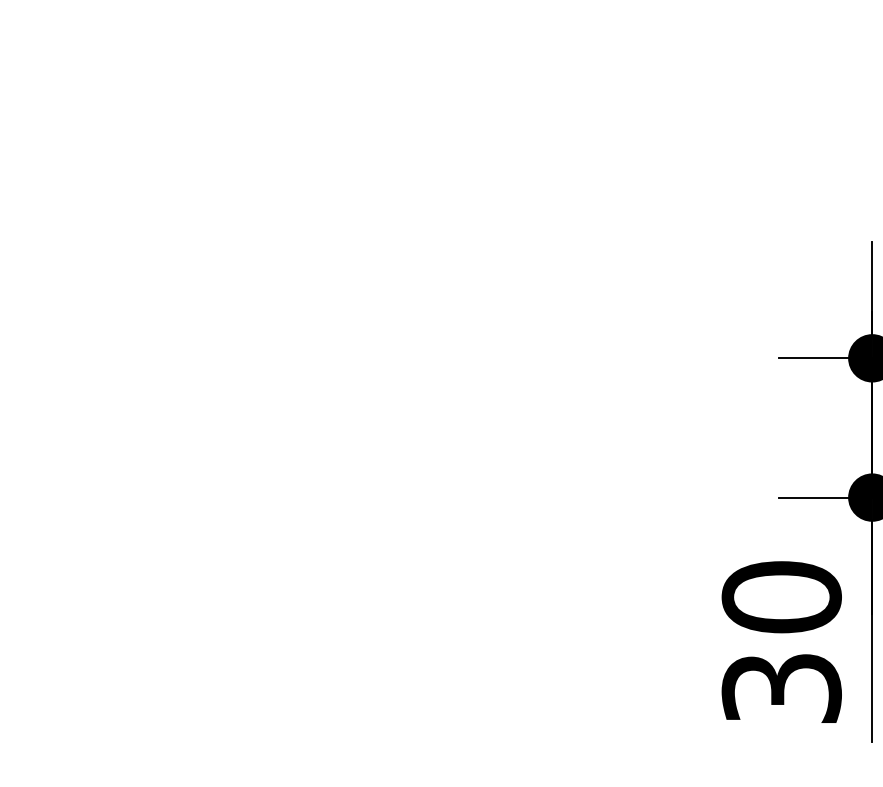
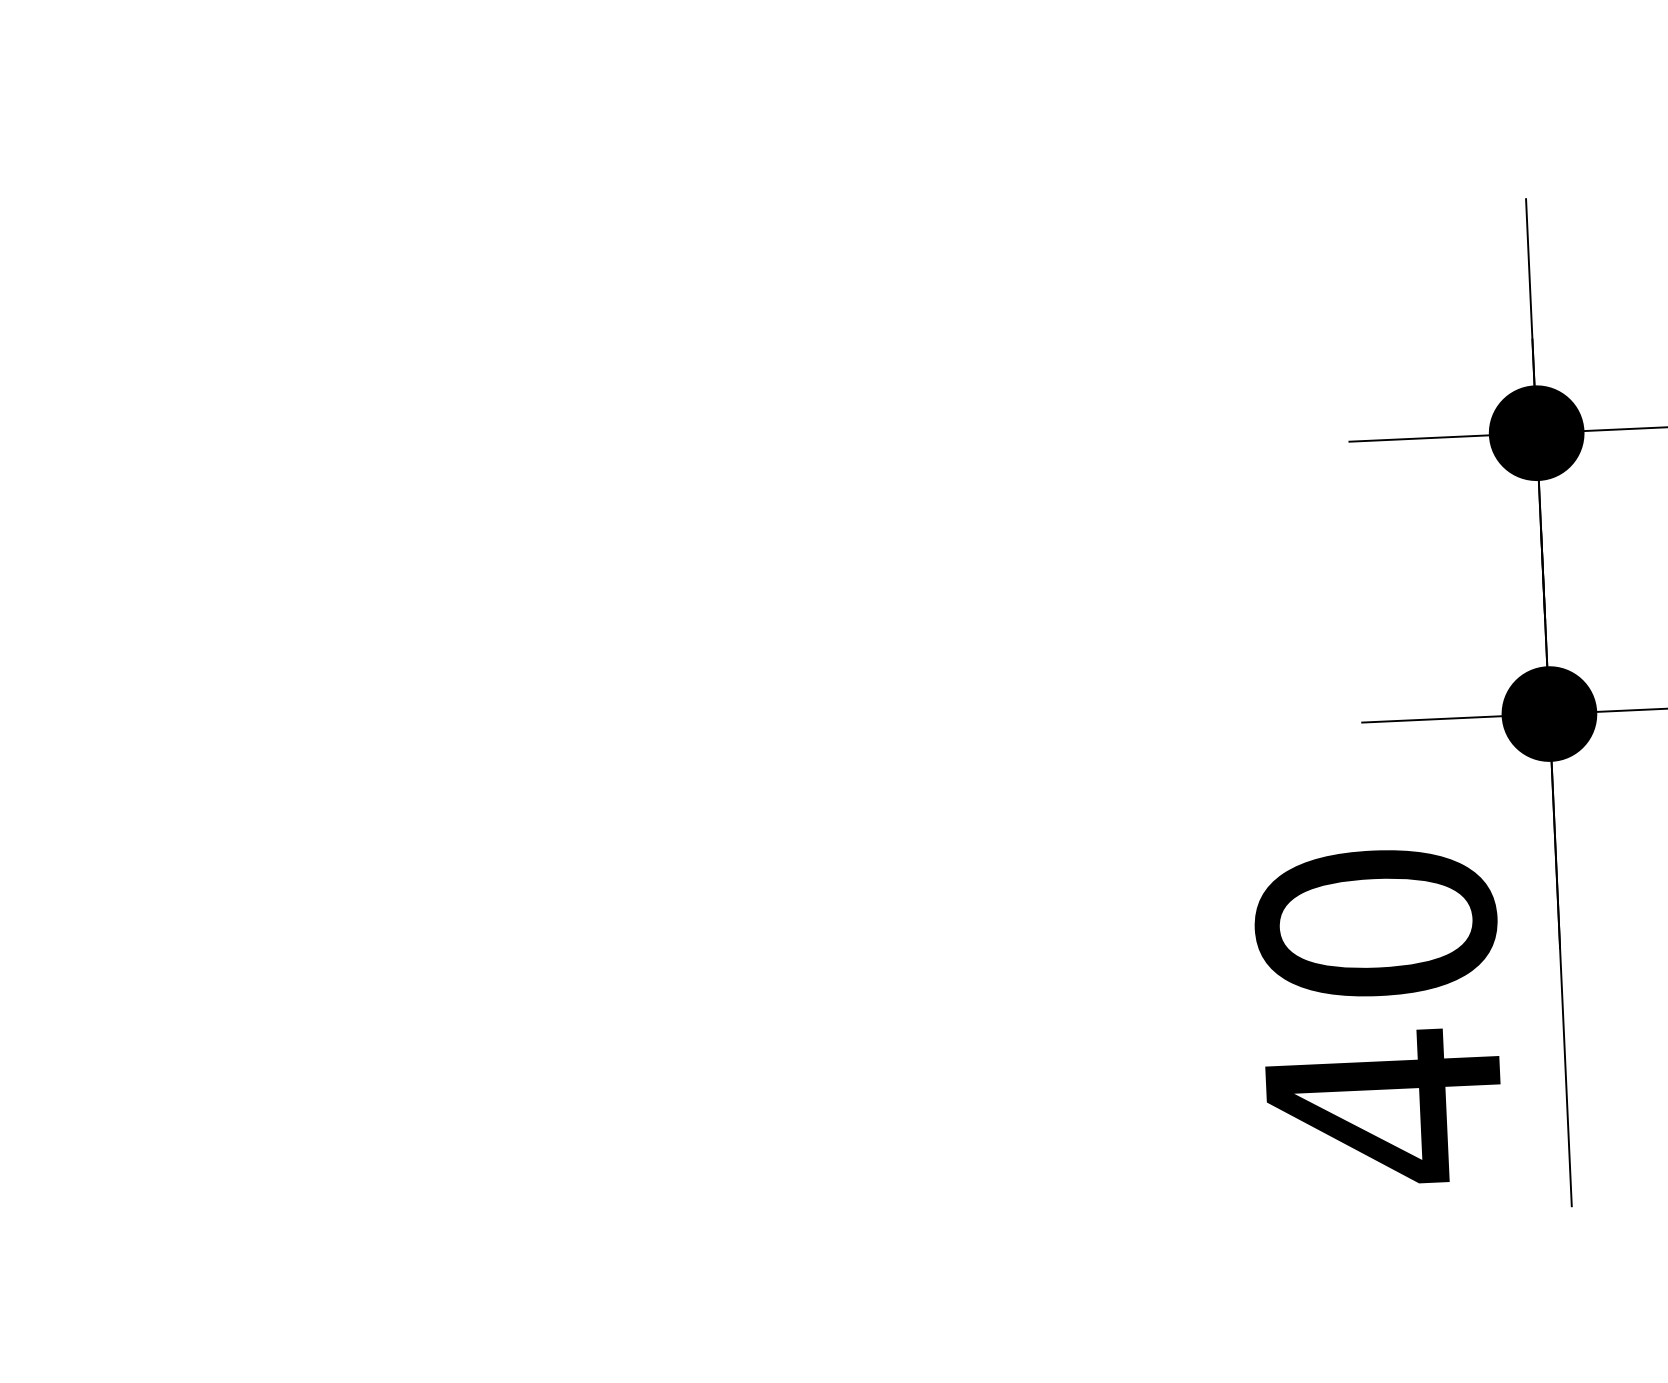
text: (781, 688) -> (1383, 1107), 30 -> 40

